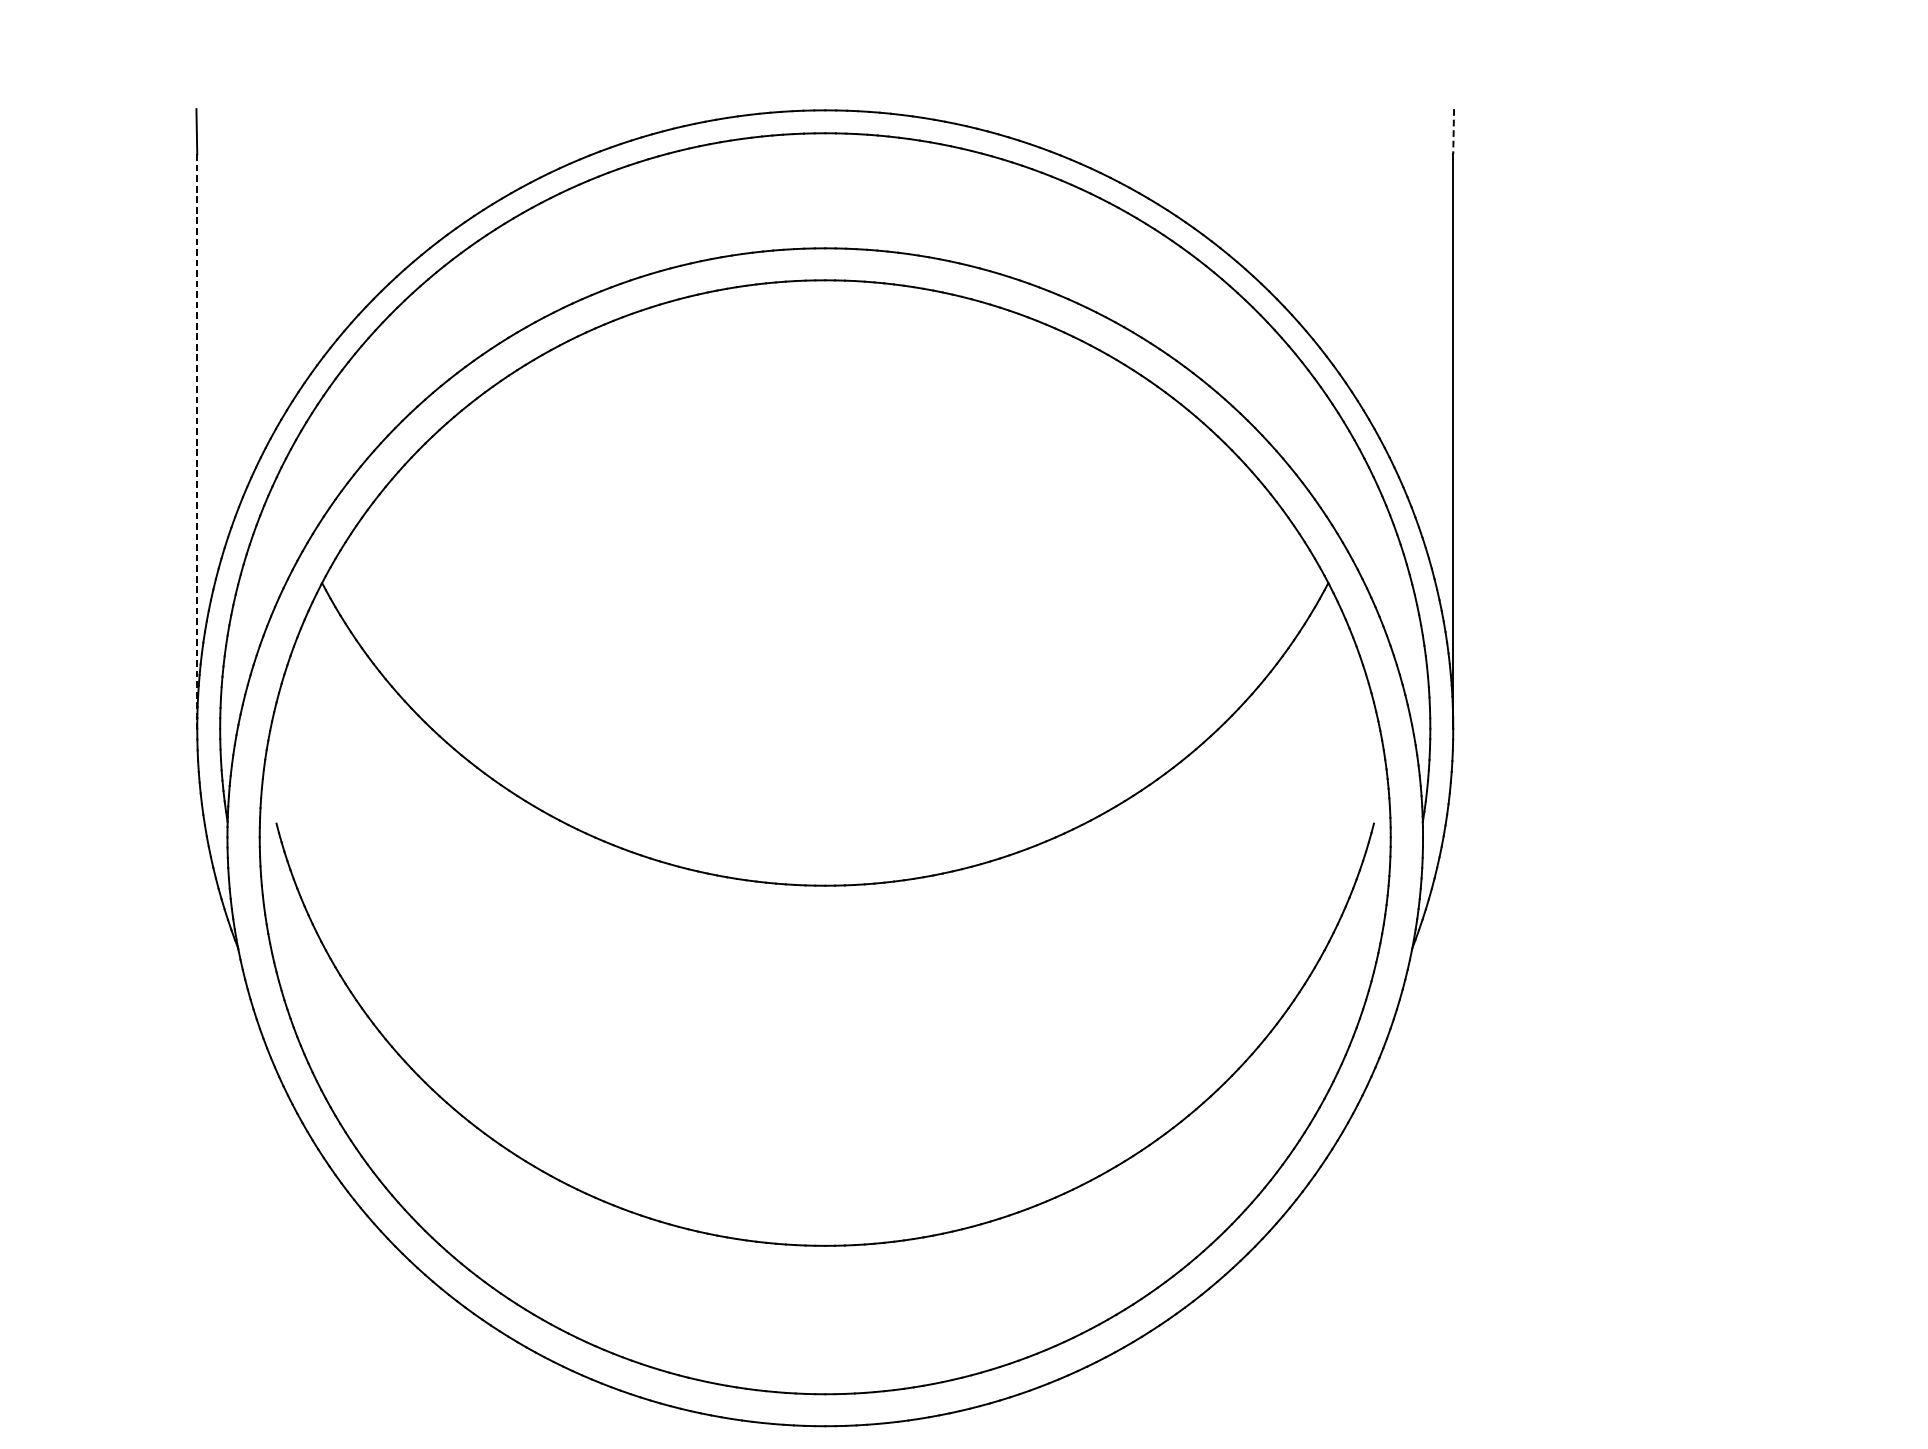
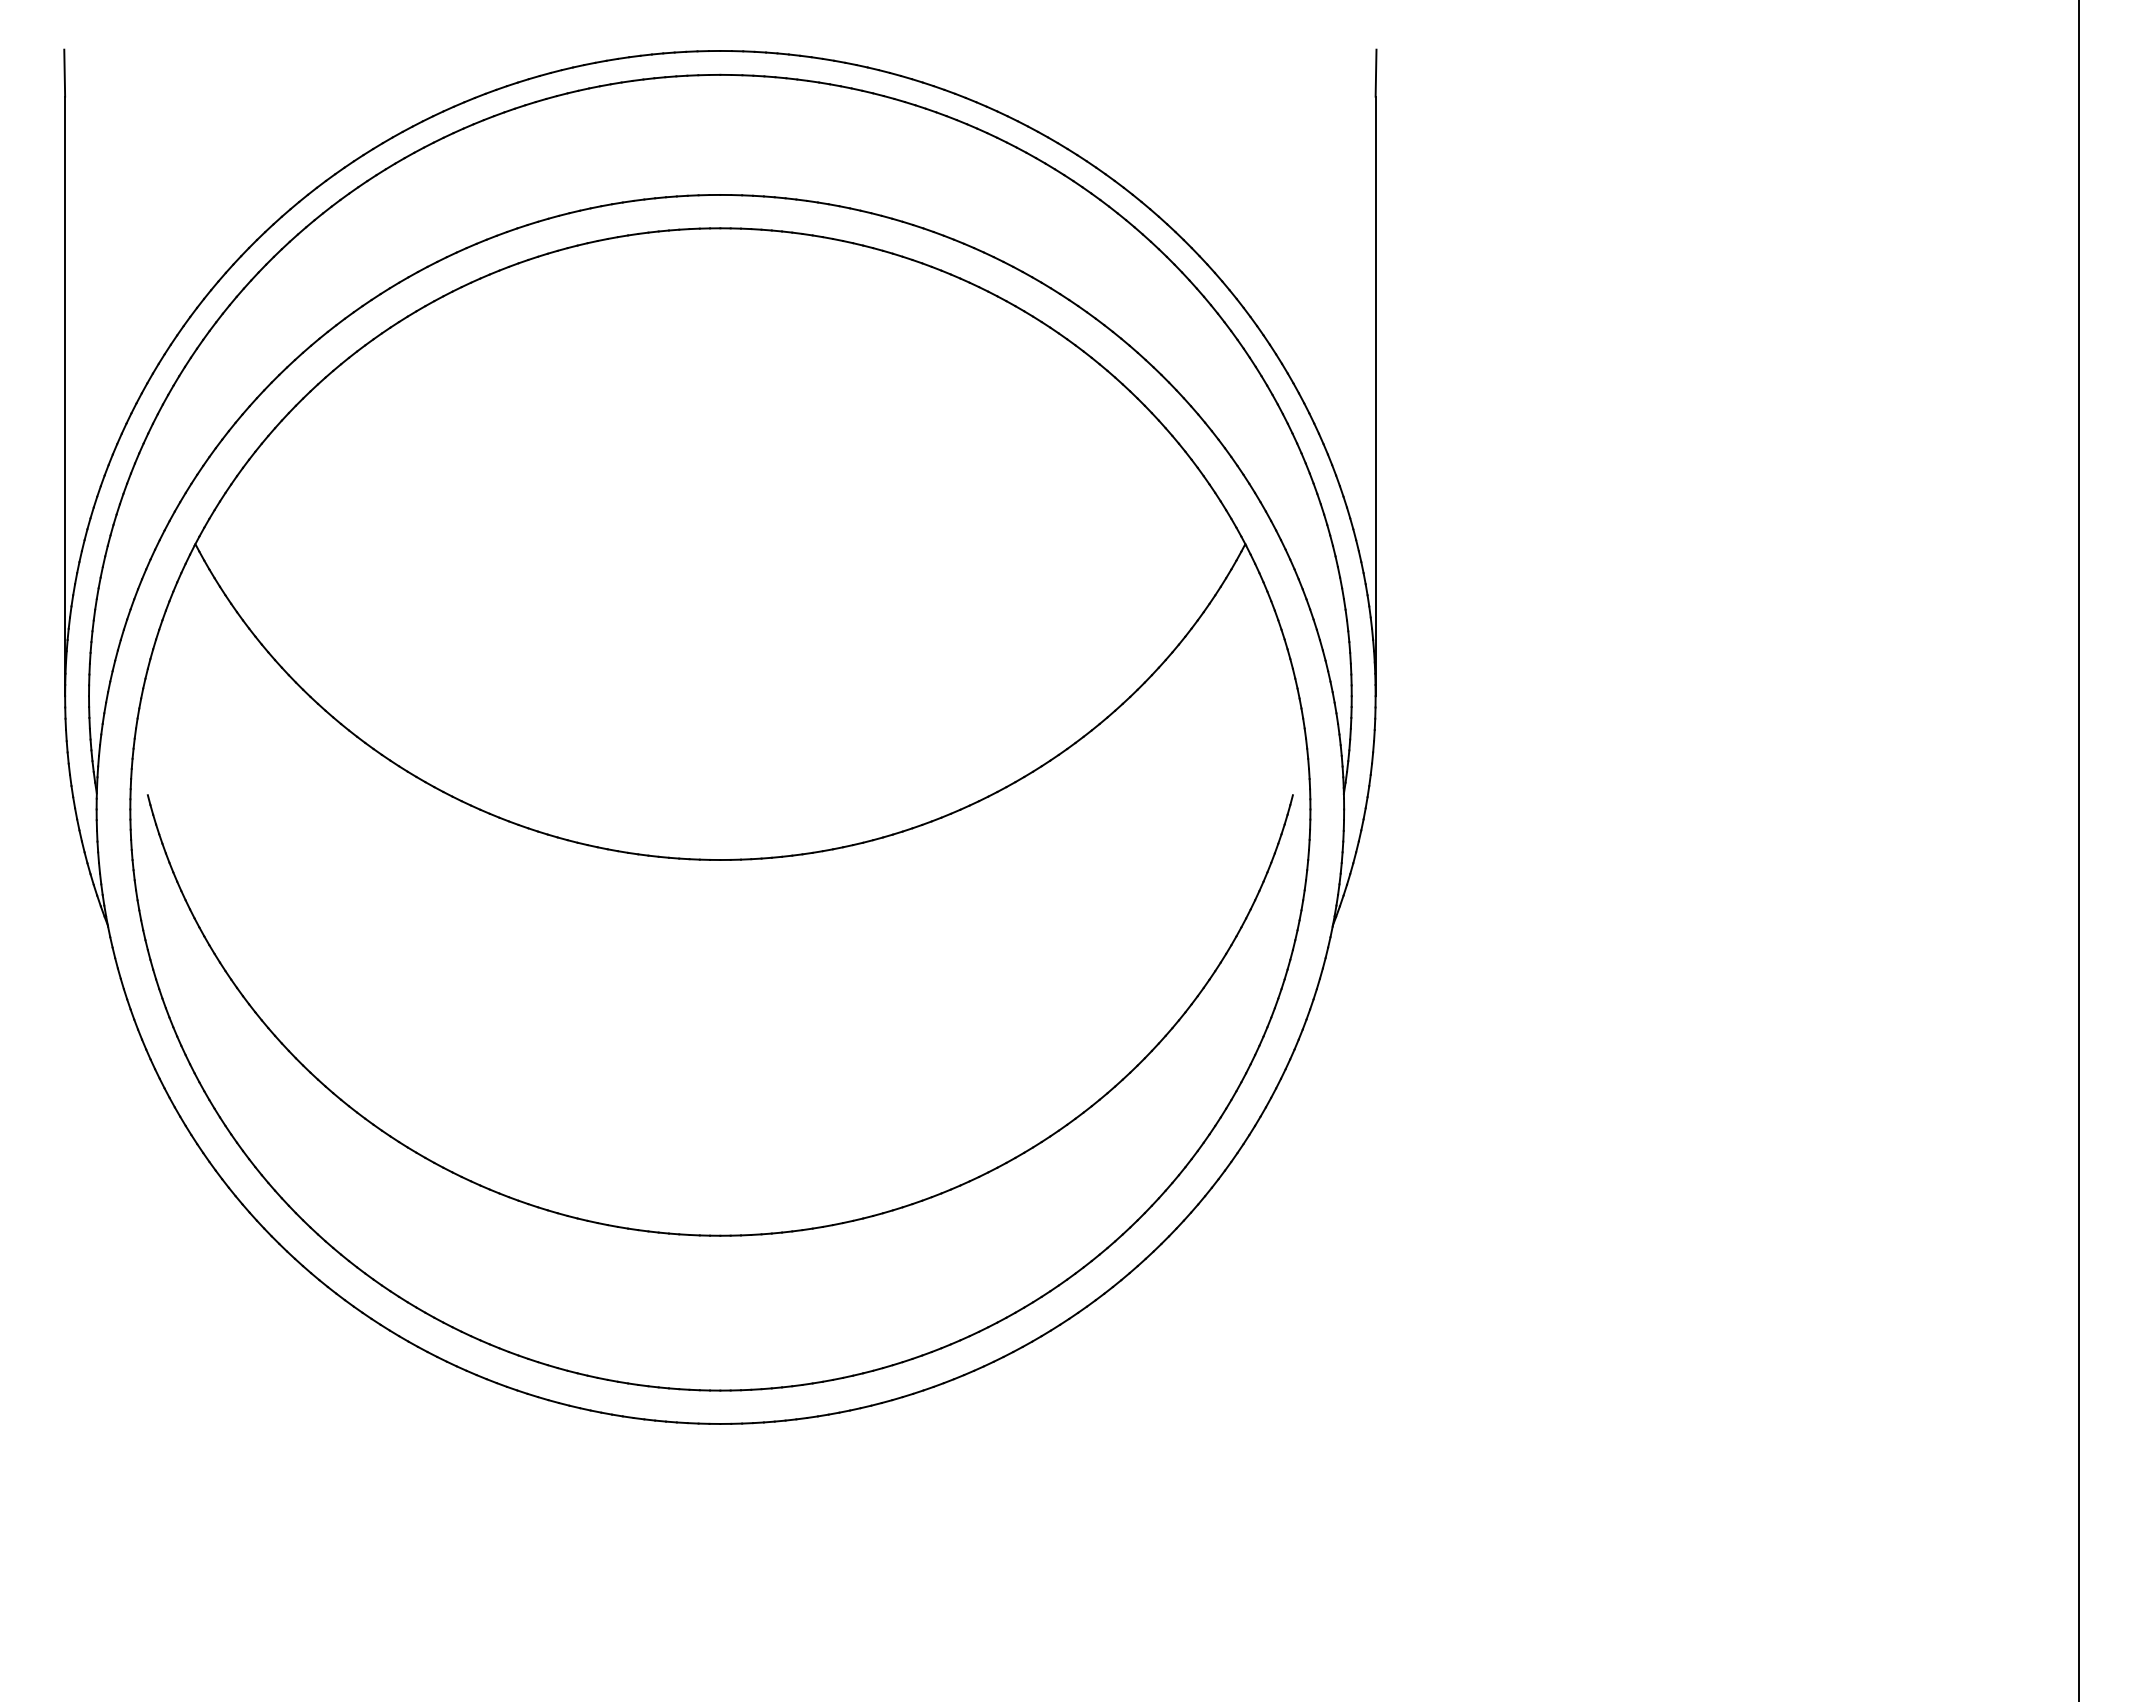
line: (1454, 131) -> (1376, 73), dashed -> solid
line: (197, 441) -> (65, 396), dashed -> solid

